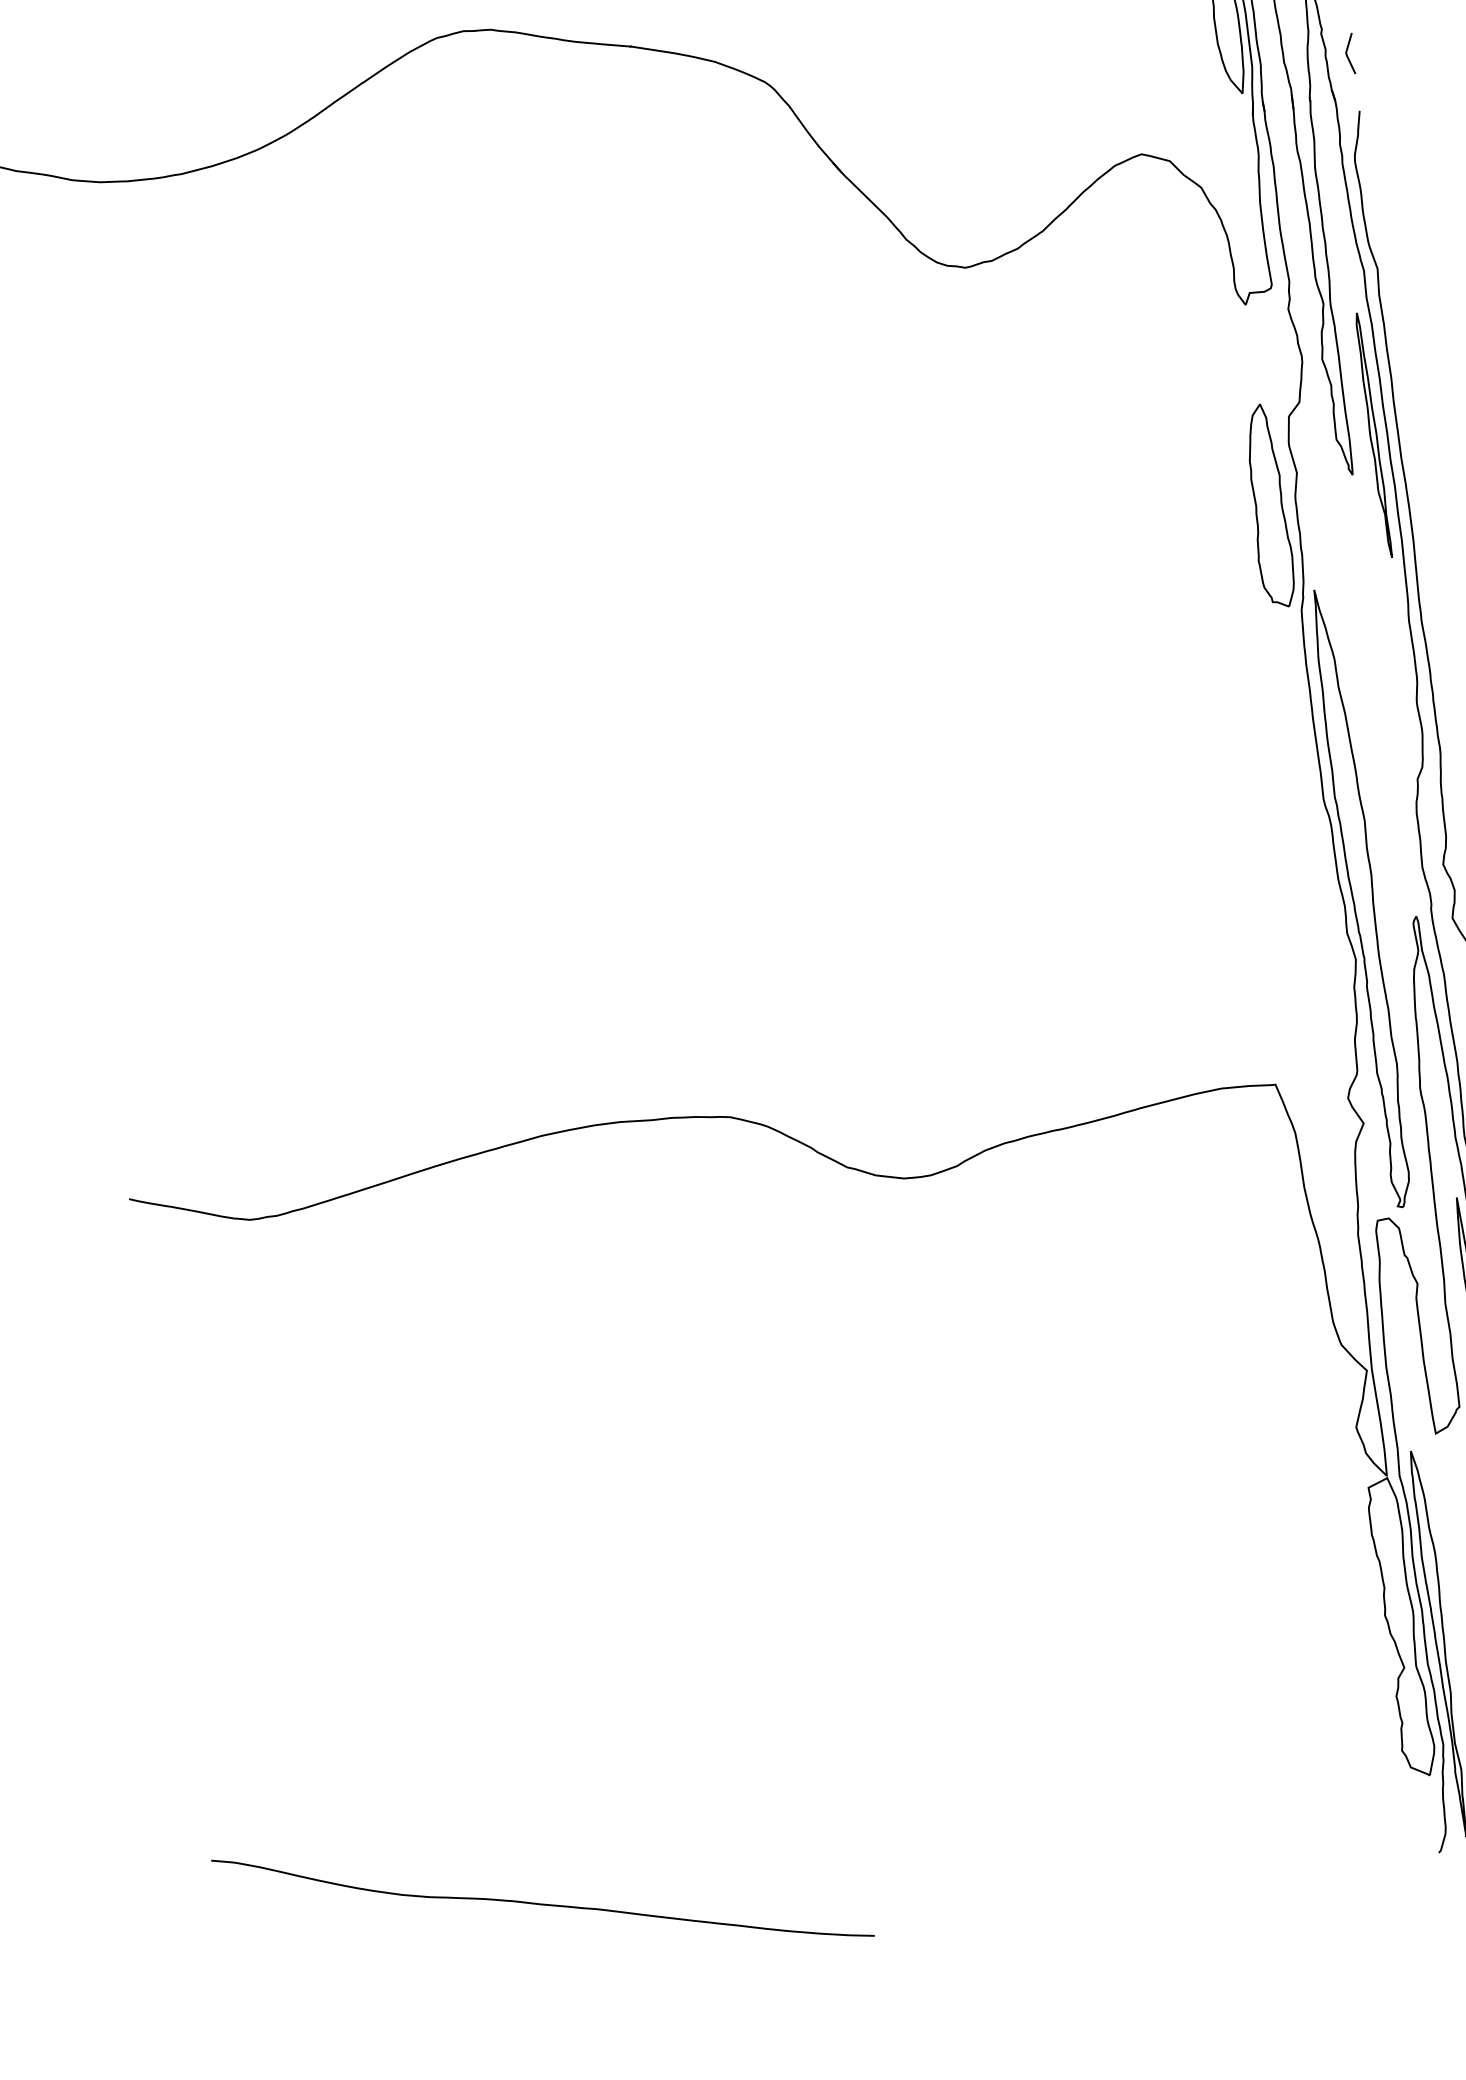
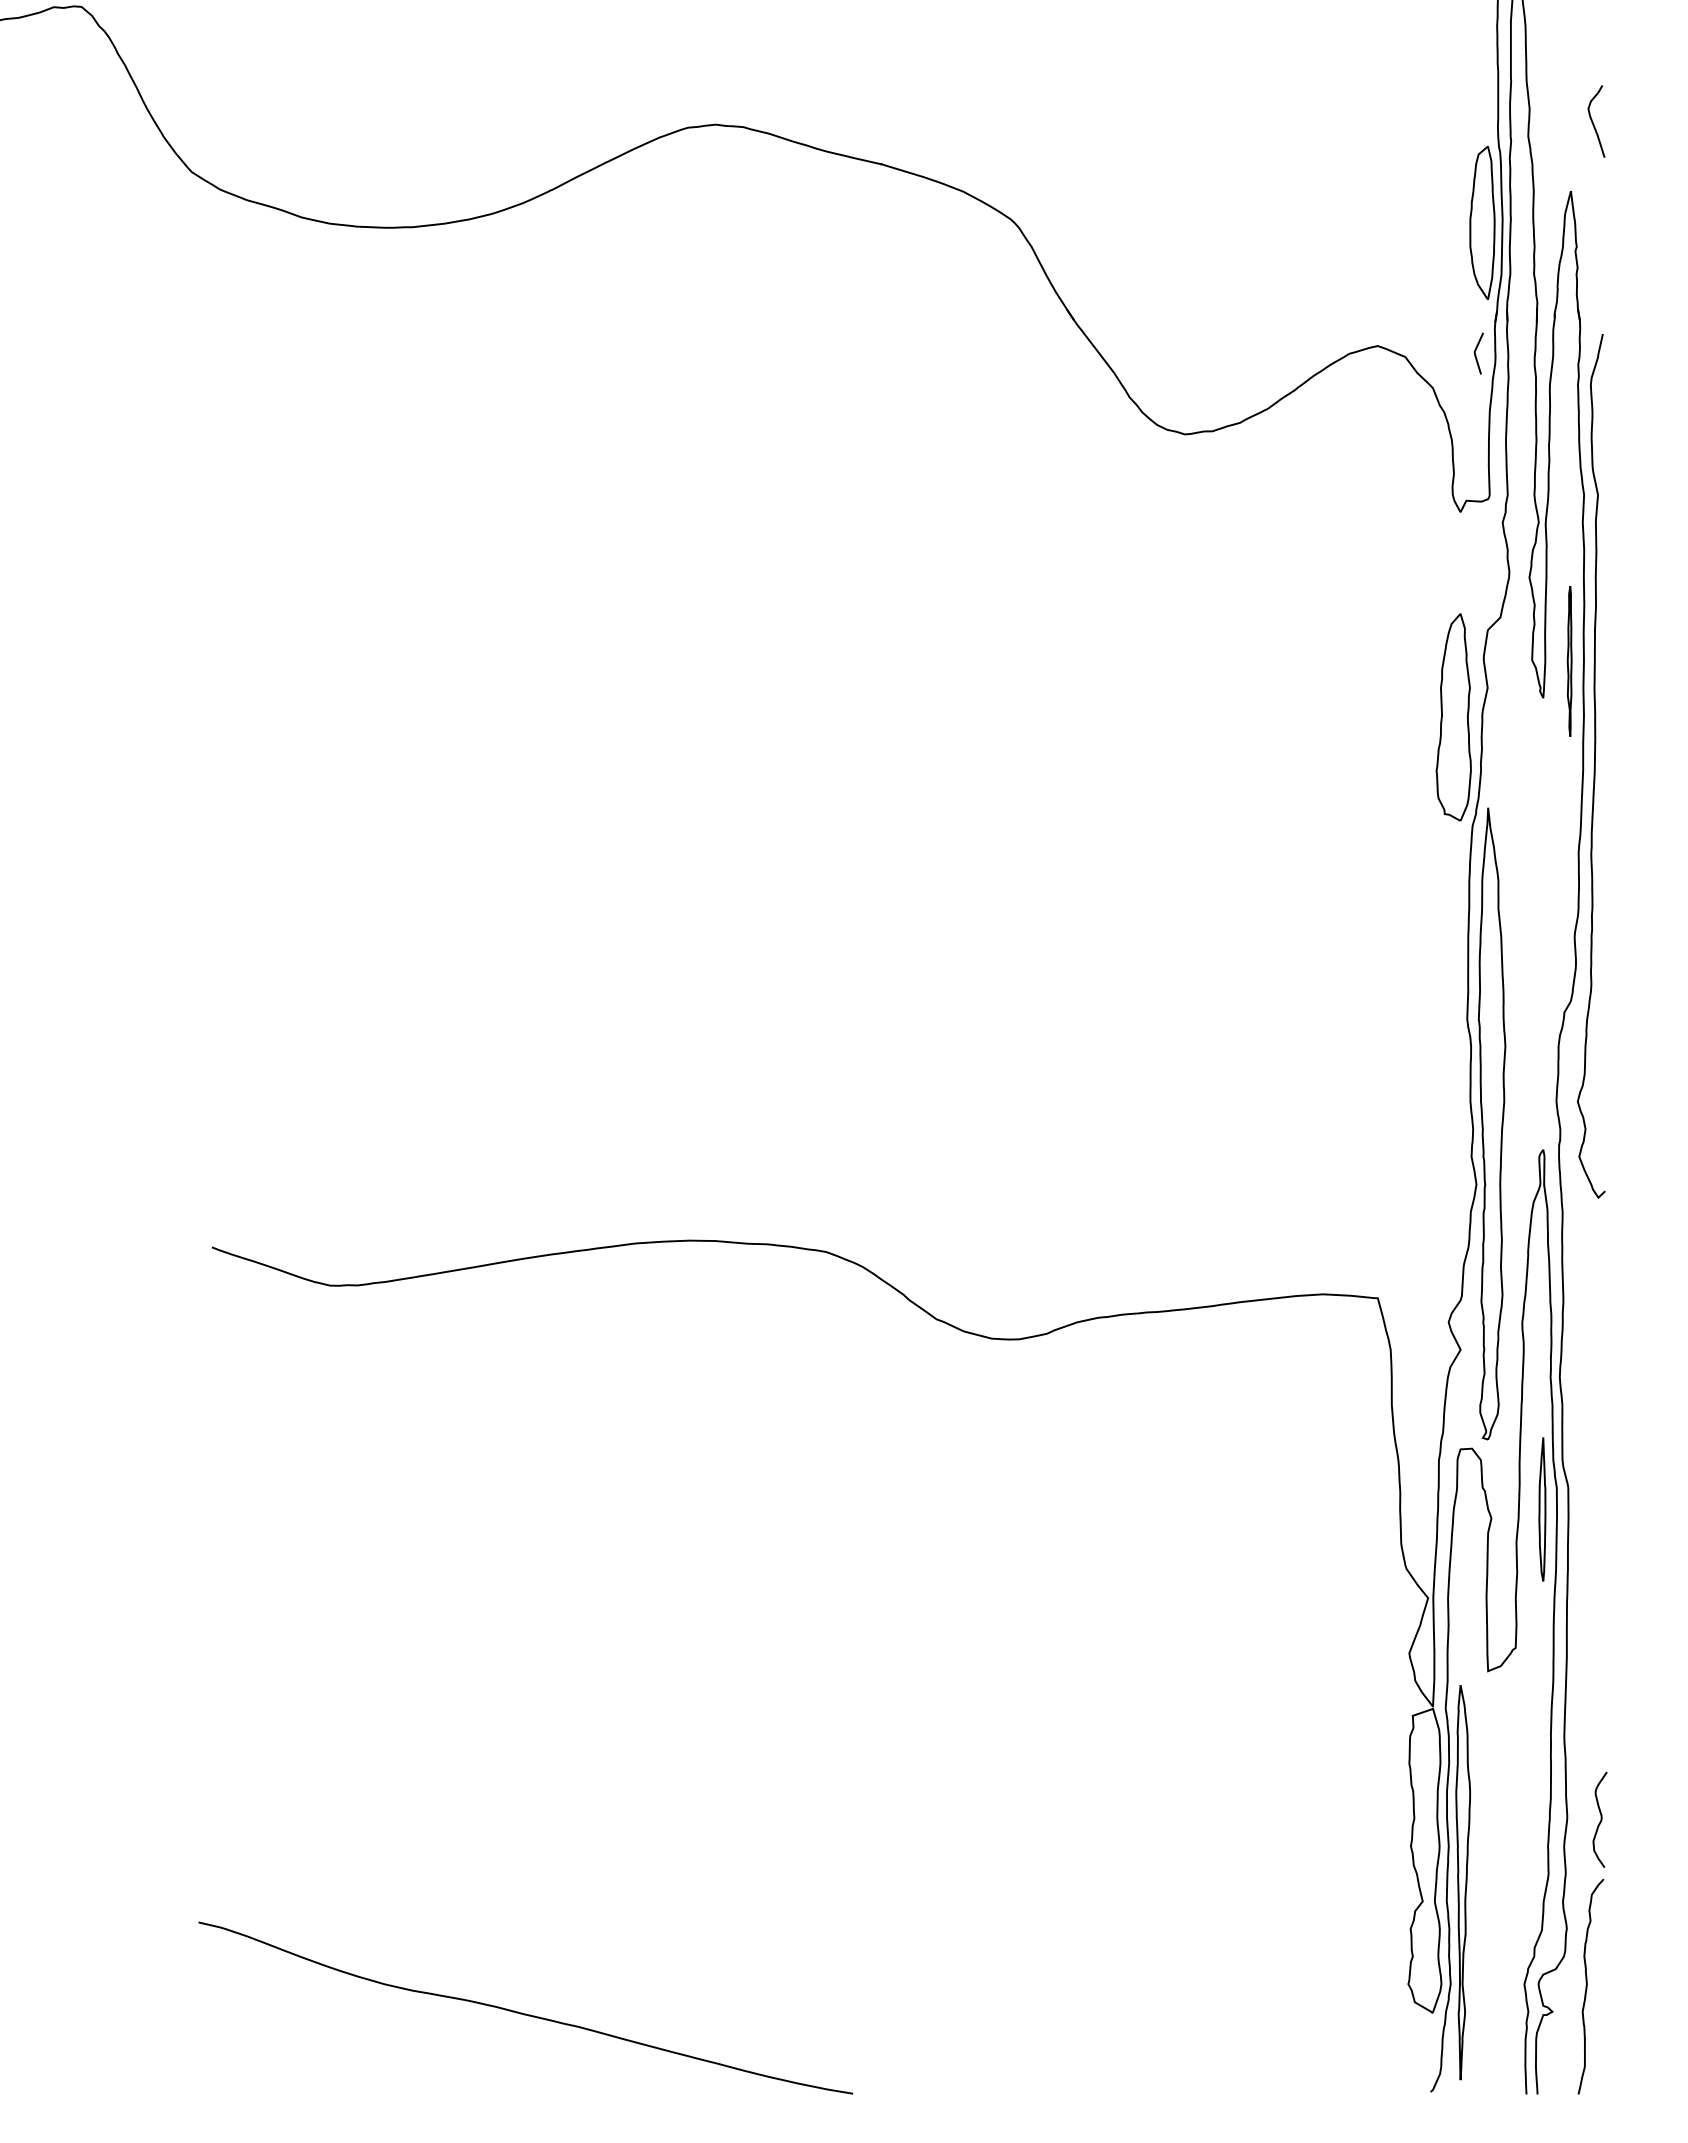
curve: (1348, 56) -> (1476, 355), moved
part: (1373, 435) -> (1569, 661), size x0.6

